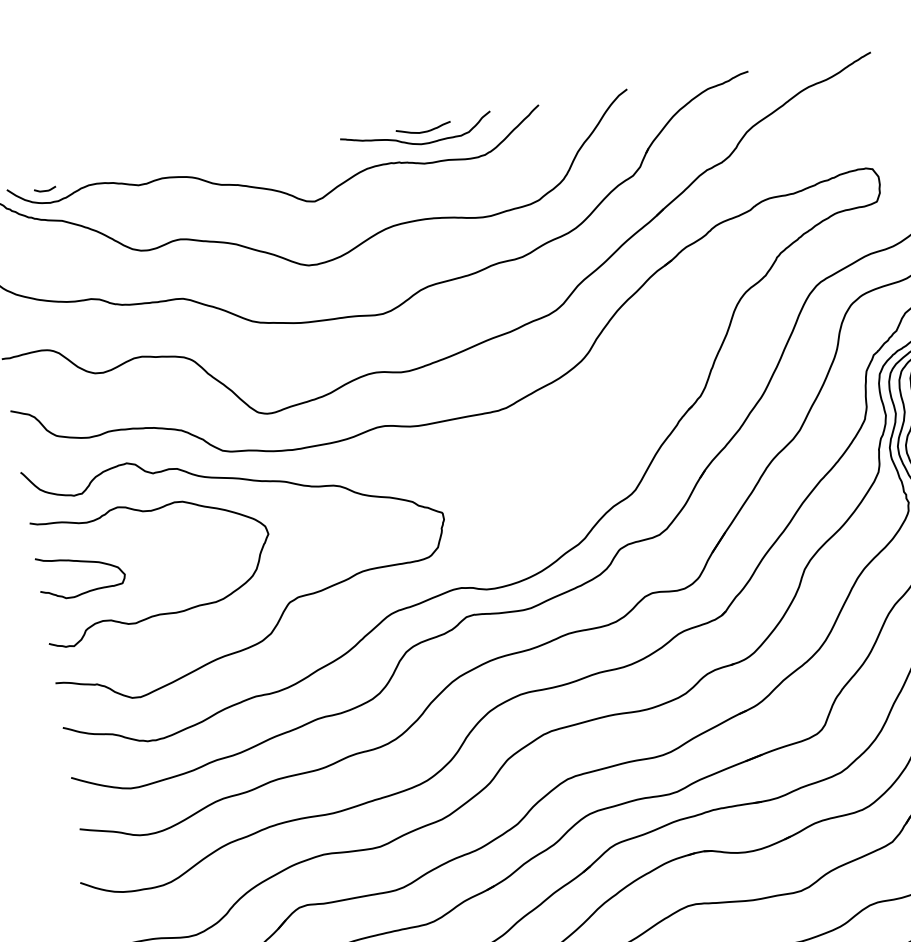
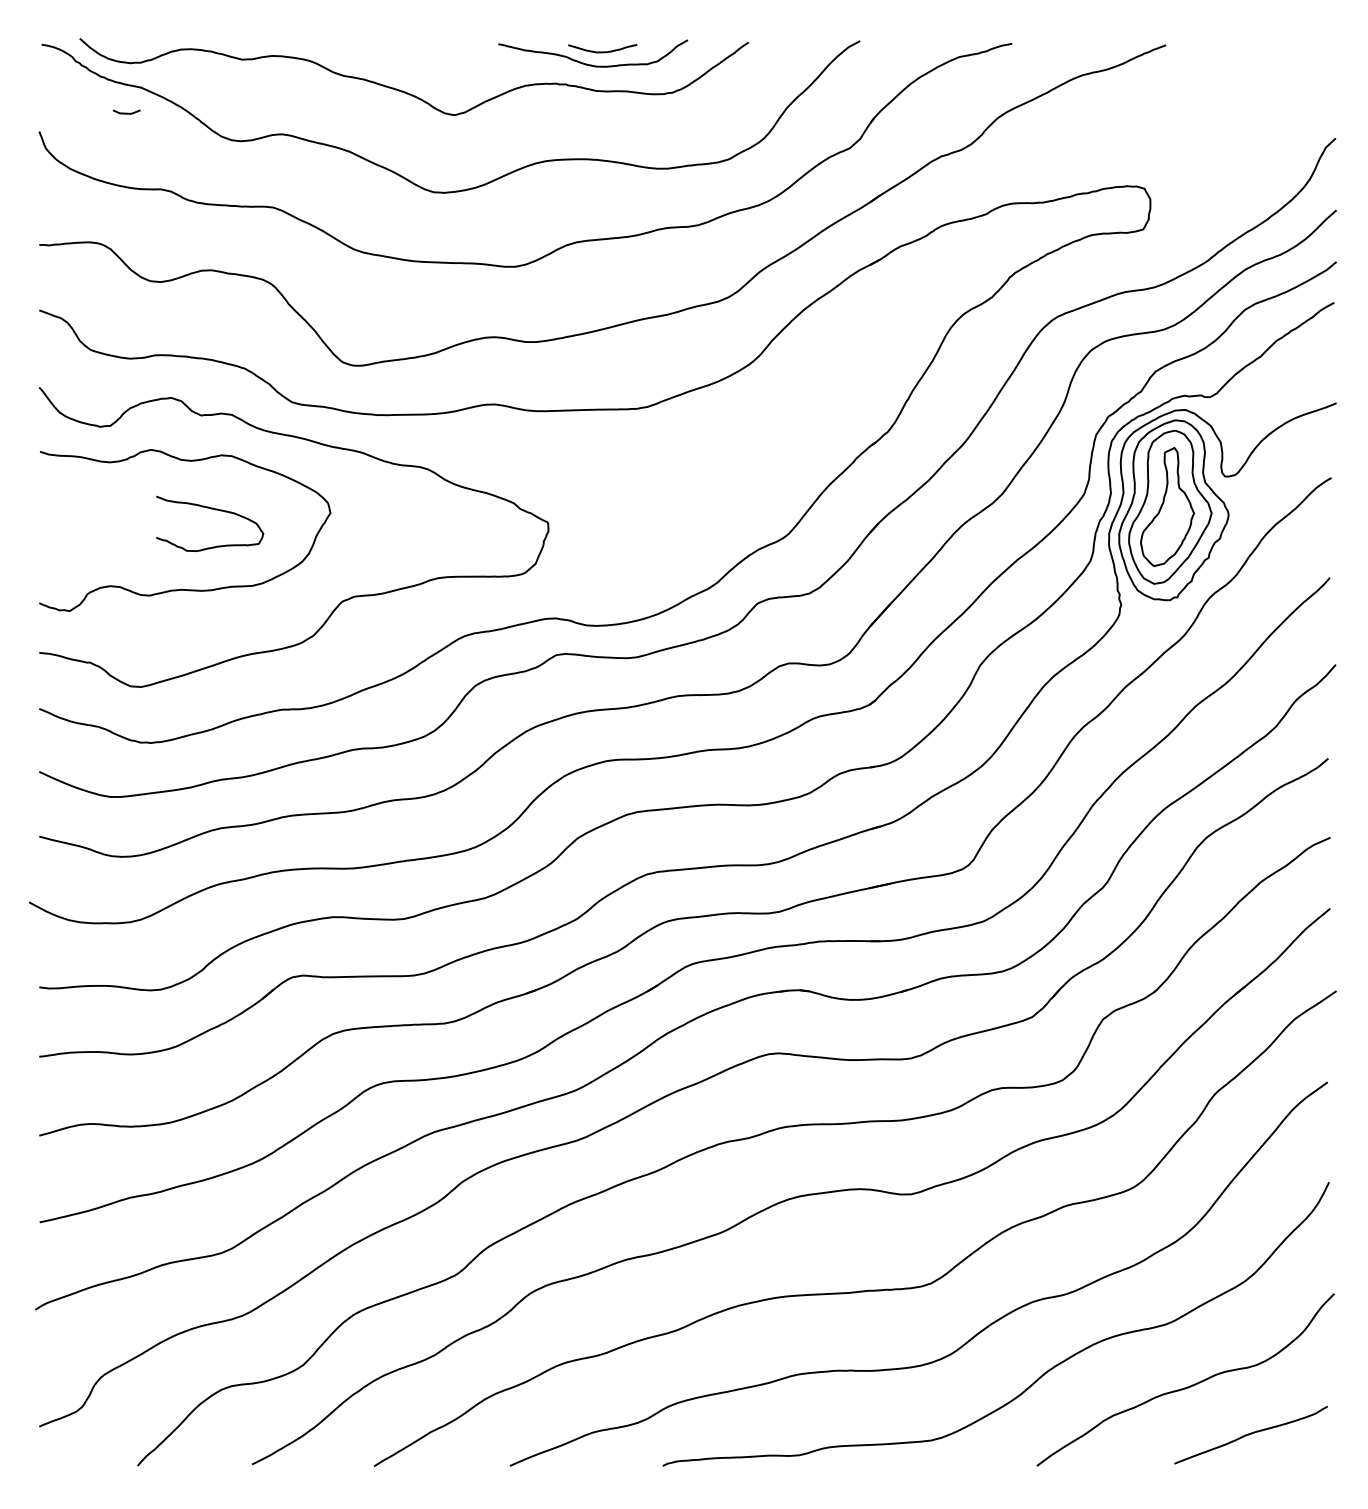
curve: (45, 190) -> (126, 112), moved
curve: (83, 562) -> (215, 510), moved

